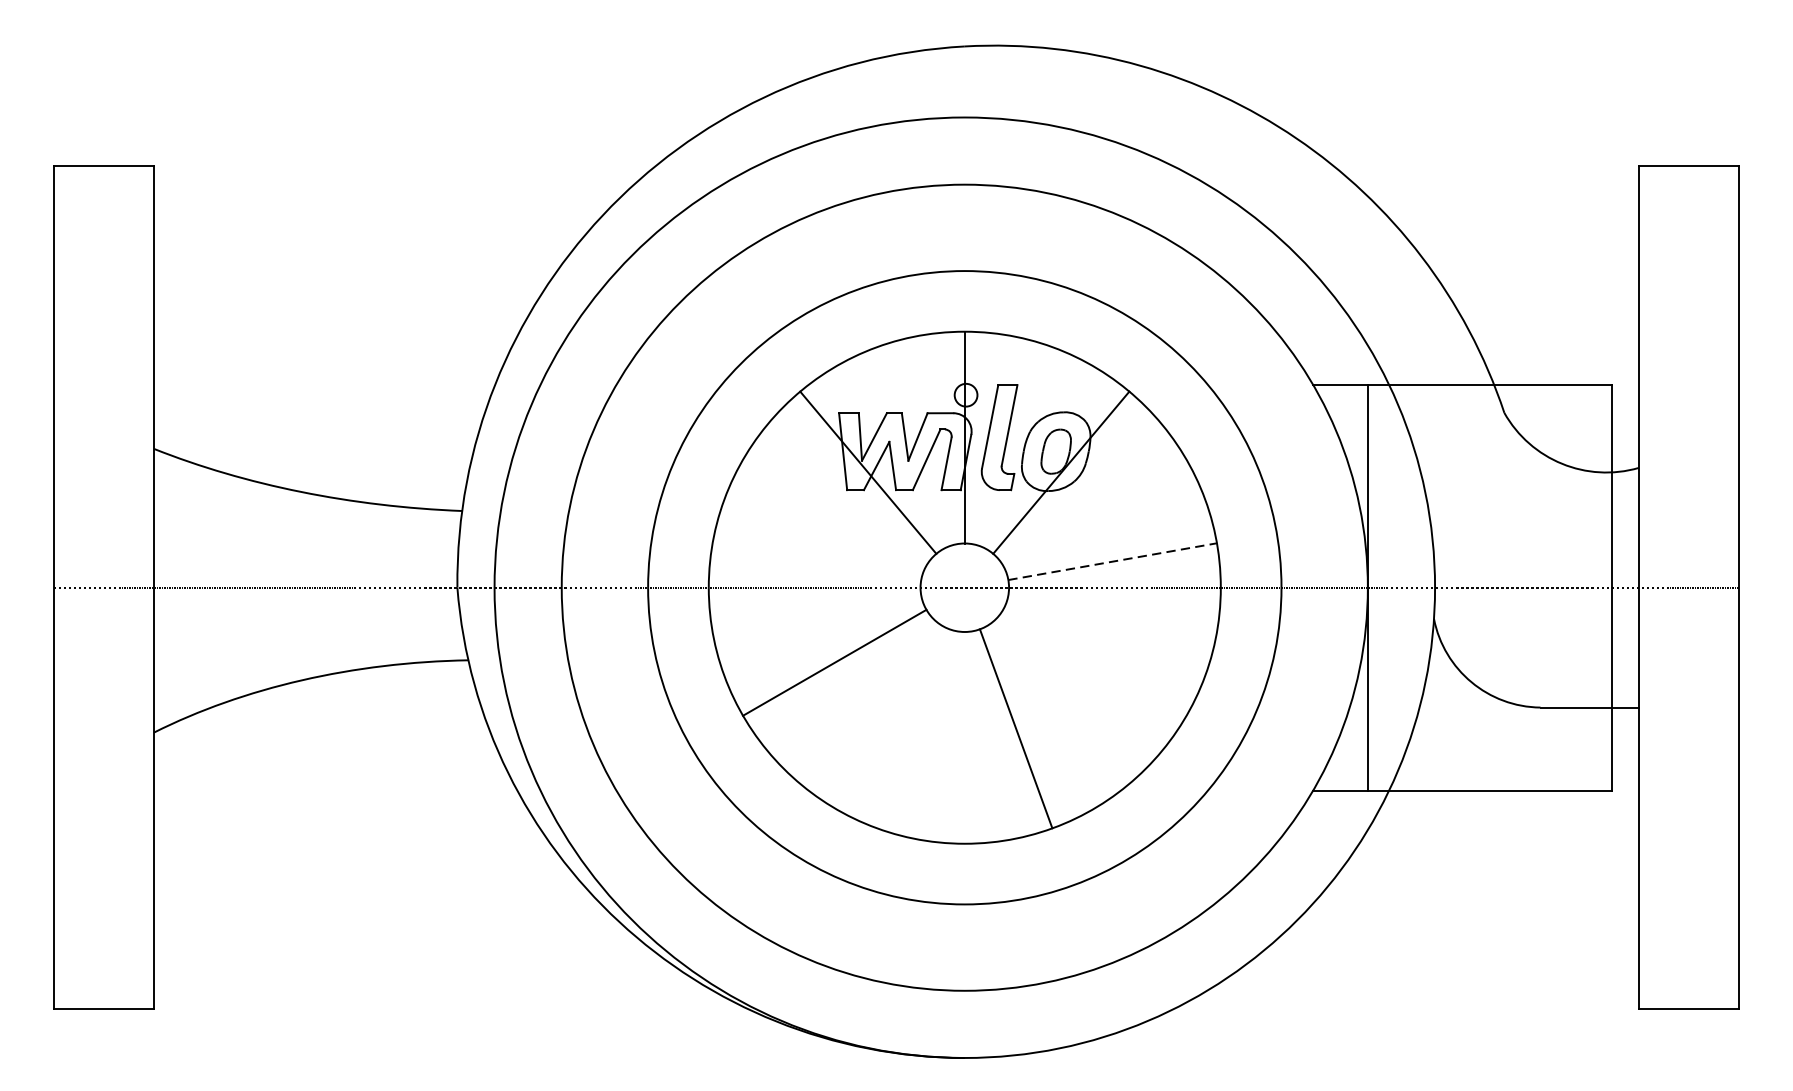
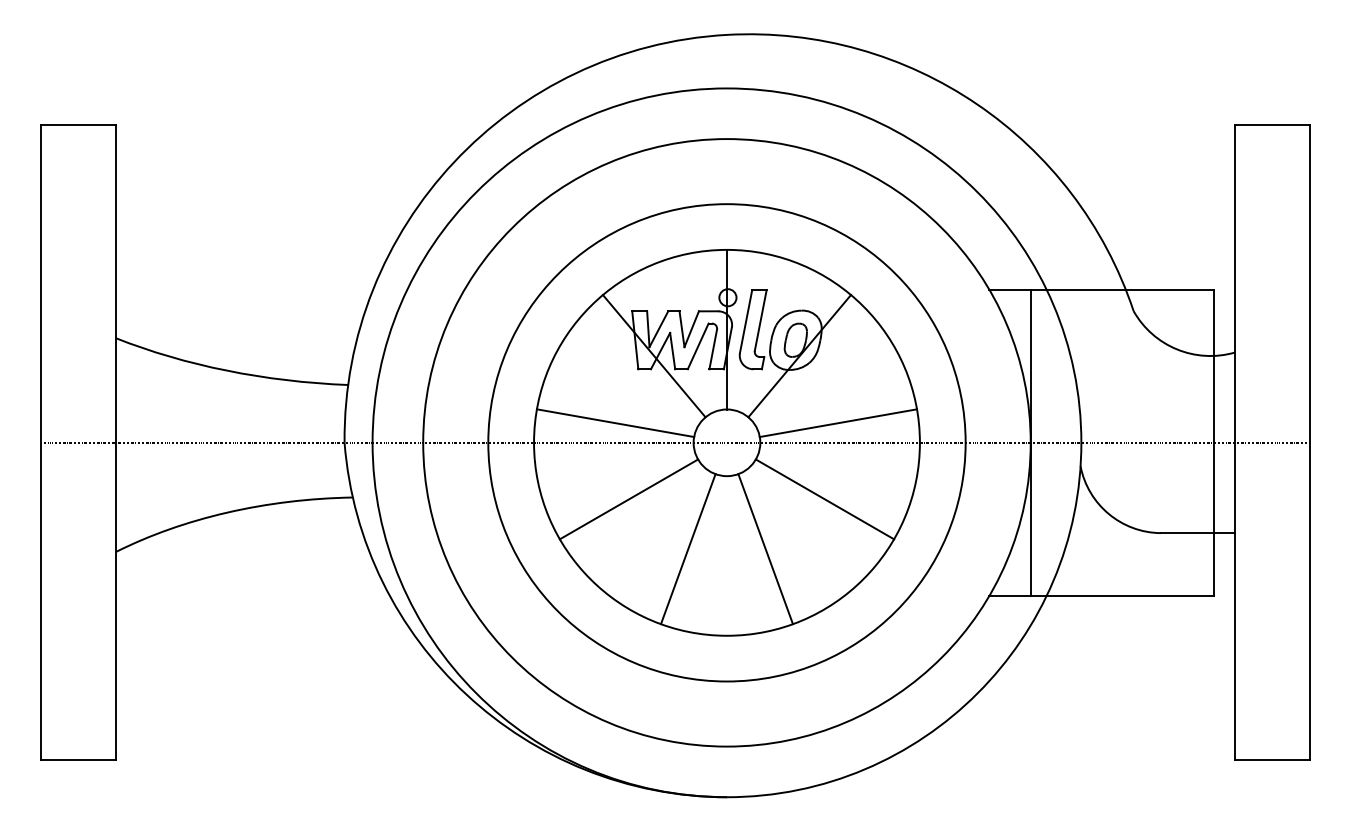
line: (816, 562) -> (615, 423), added
line: (1112, 562) -> (838, 423), dashed -> solid
line: (1094, 662) -> (824, 499), added
line: (912, 729) -> (687, 549), added

